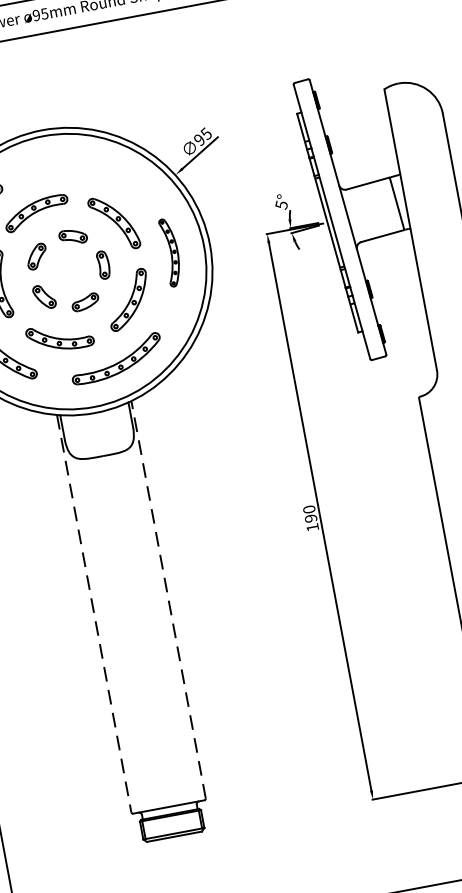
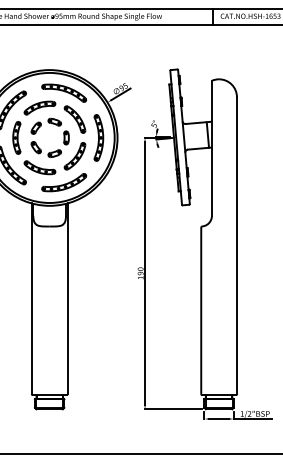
part: (81, 171) -> (64, 92), added
part: (170, 251) -> (98, 137), size x1.43
line: (168, 599) -> (67, 298), dashed -> solid
line: (93, 615) -> (31, 299), dashed -> solid

